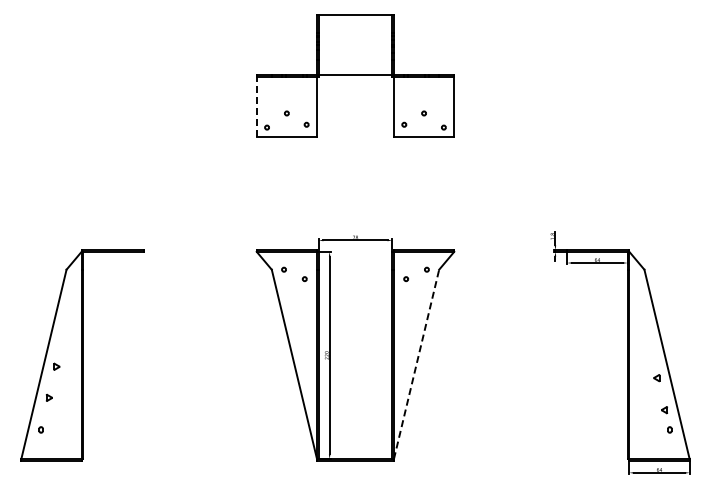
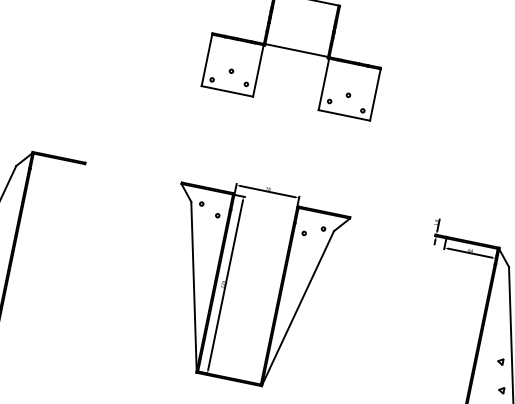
line: (256, 106) -> (206, 60), dashed -> solid
line: (416, 363) -> (298, 307), dashed -> solid

